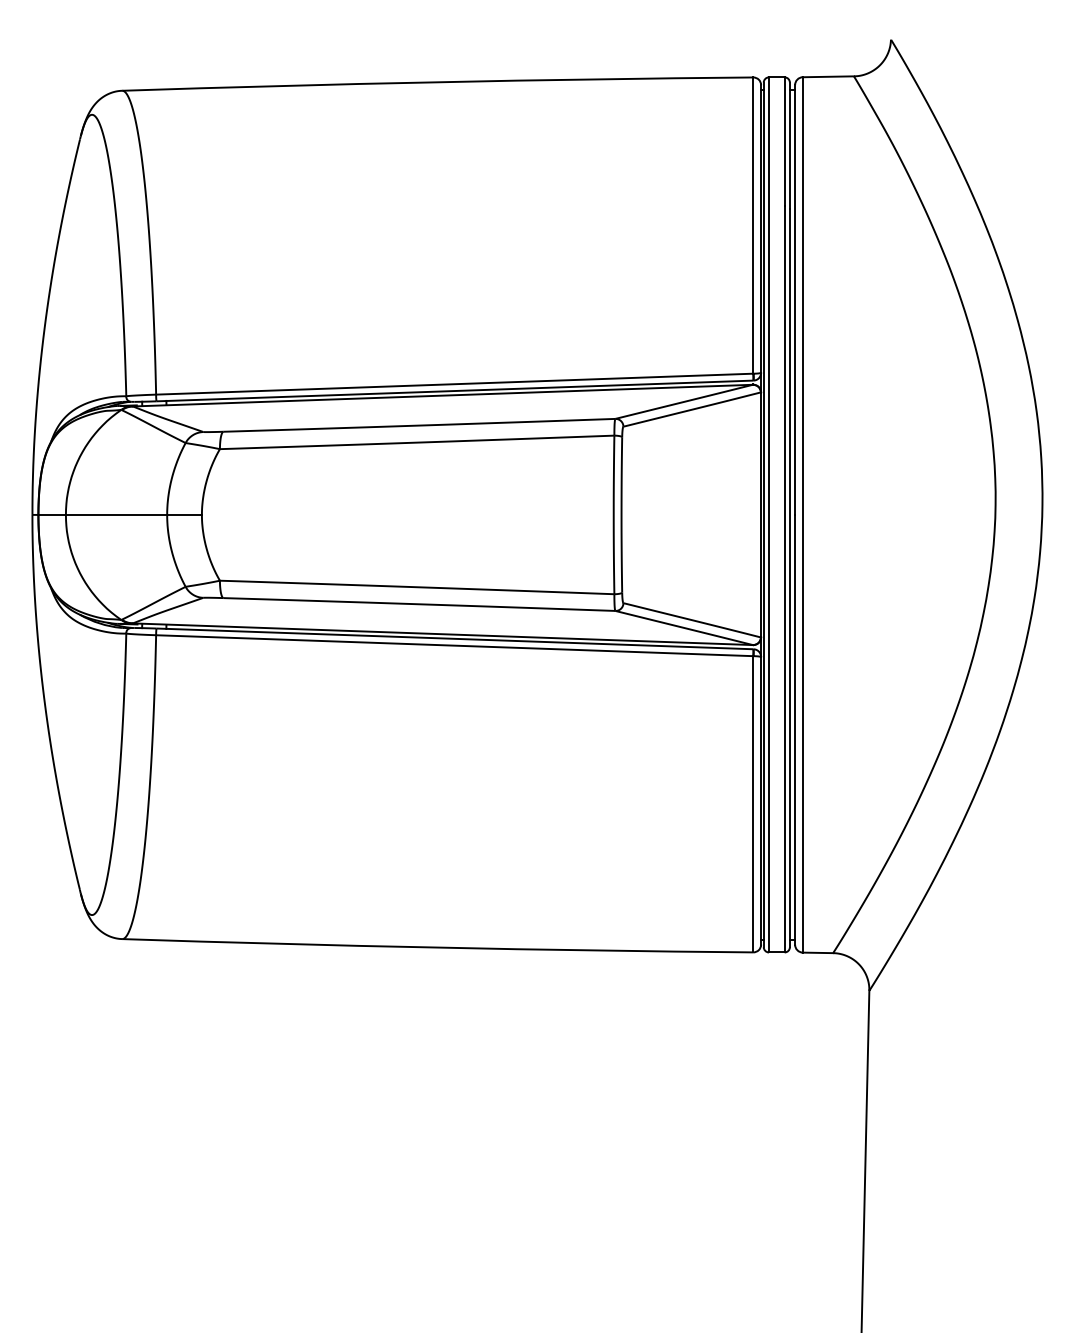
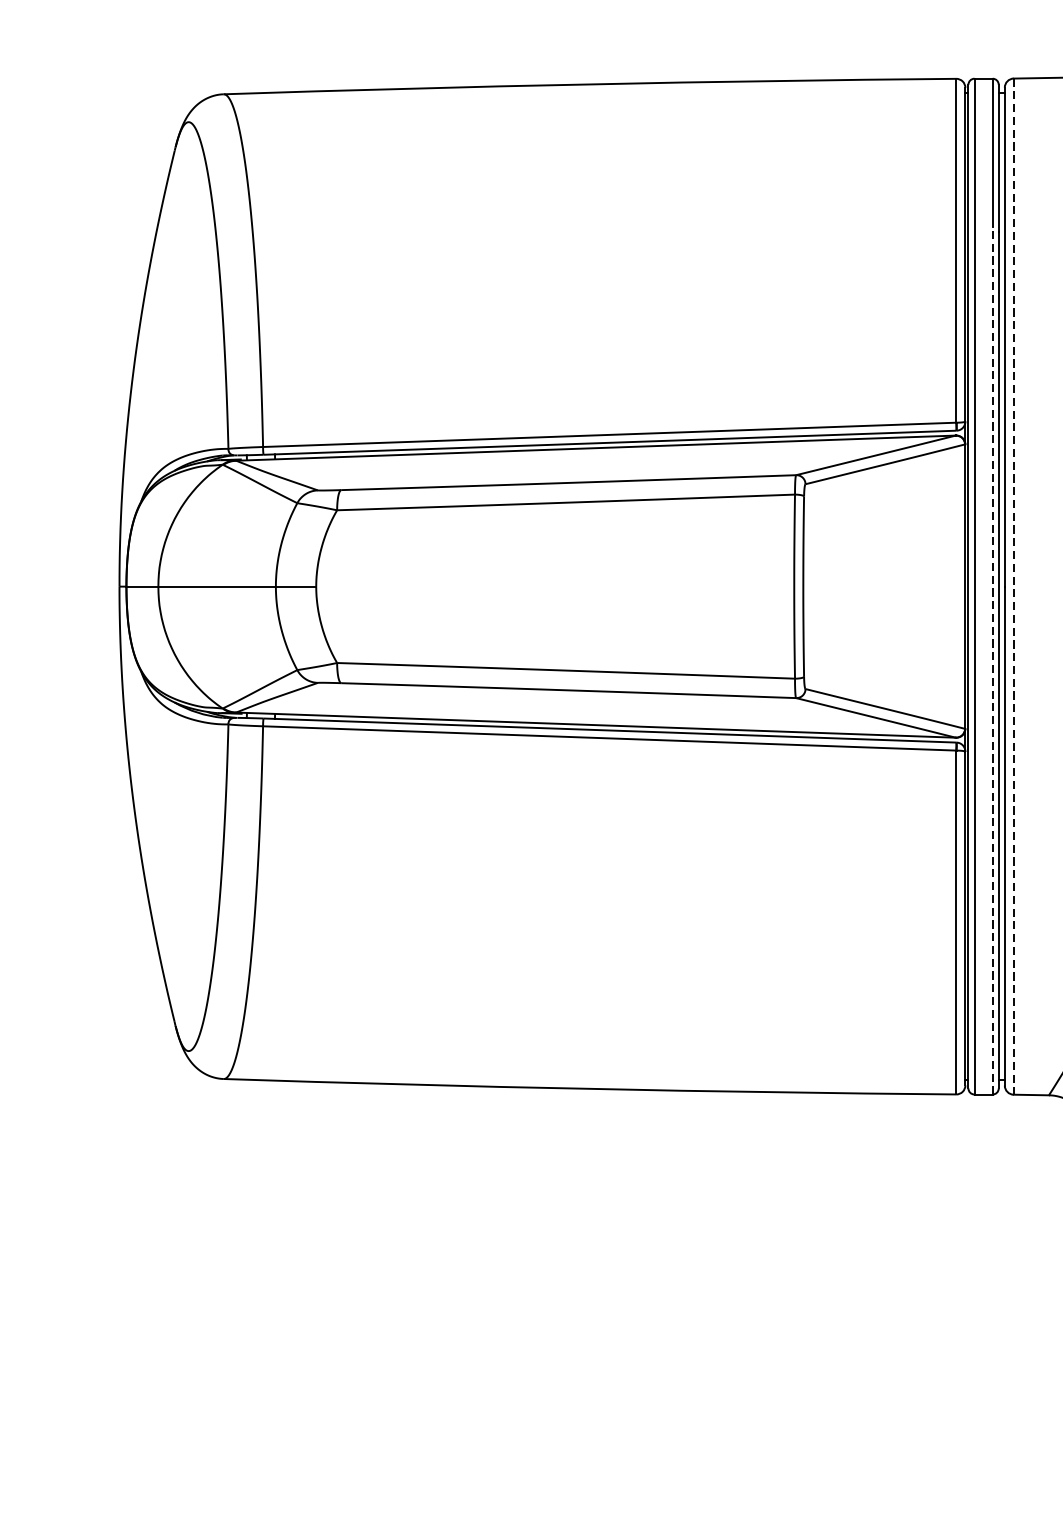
line: (802, 514) -> (1013, 586), solid -> dashed
line: (784, 578) -> (992, 660), solid -> dashed

